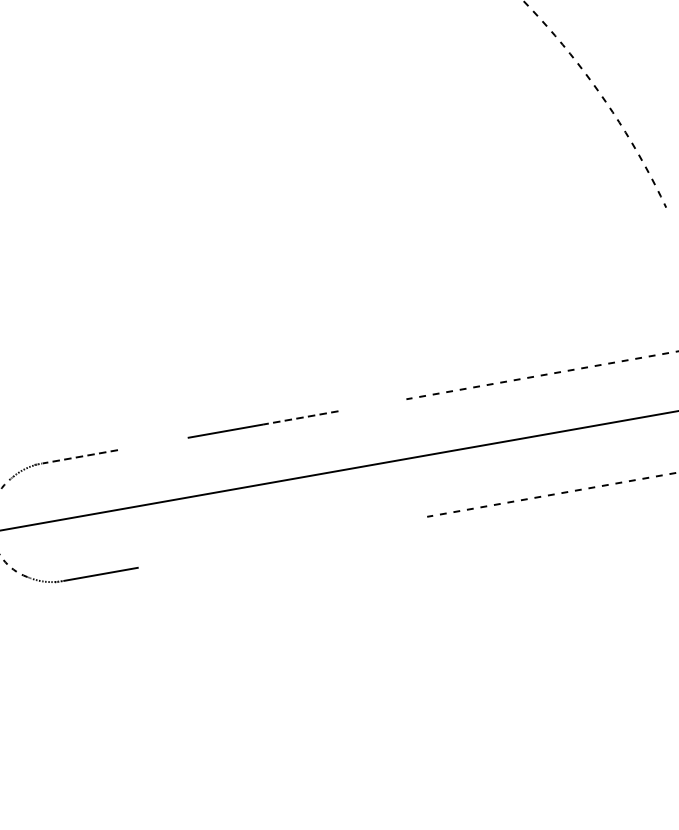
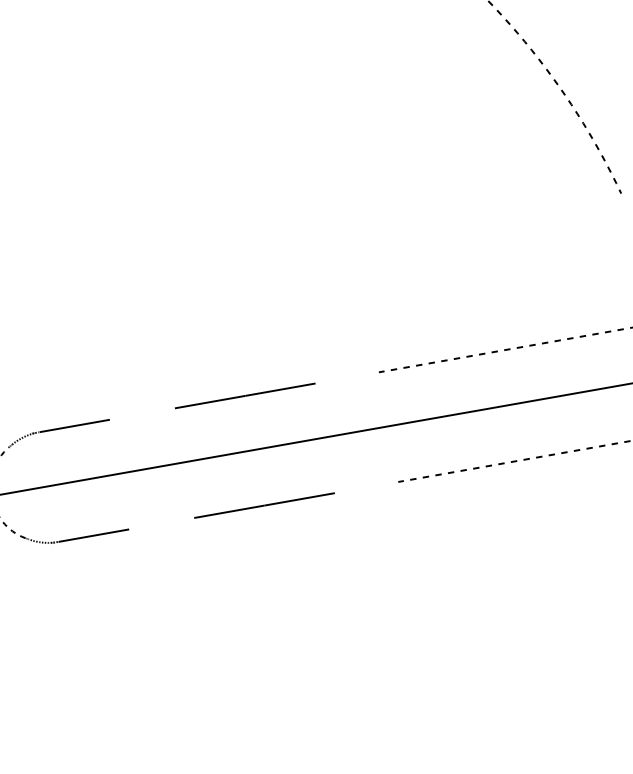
line: (300, 417) -> (280, 389), dashed -> solid
line: (80, 456) -> (74, 425), dashed -> solid
line: (283, 542) -> (264, 505), added

